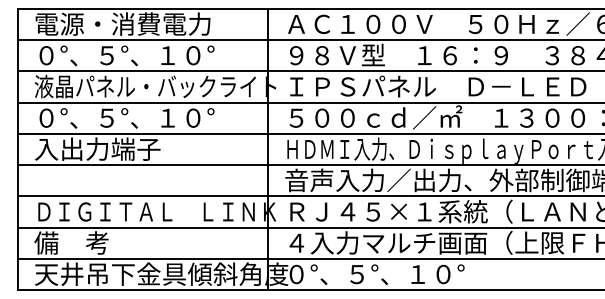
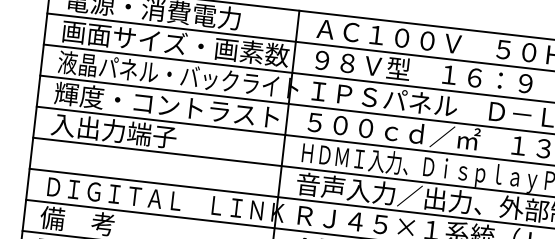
text: (148, 55) -> (175, 43), ０°、５°、１０° -> 画面サイズ・画素数
text: (146, 117) -> (166, 104), ０°、５°、１０° -> 輝度・コントラスト

